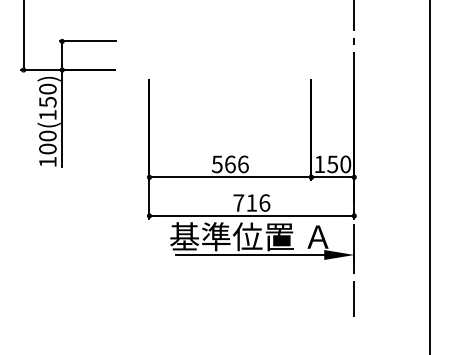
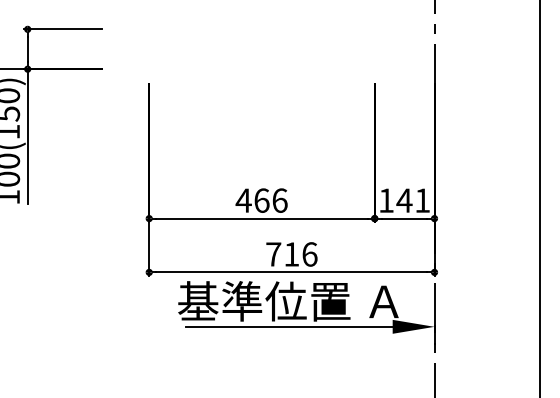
text: (217, 164) -> (243, 200), 566 -> 466
text: (338, 164) -> (412, 200), 150 -> 141

